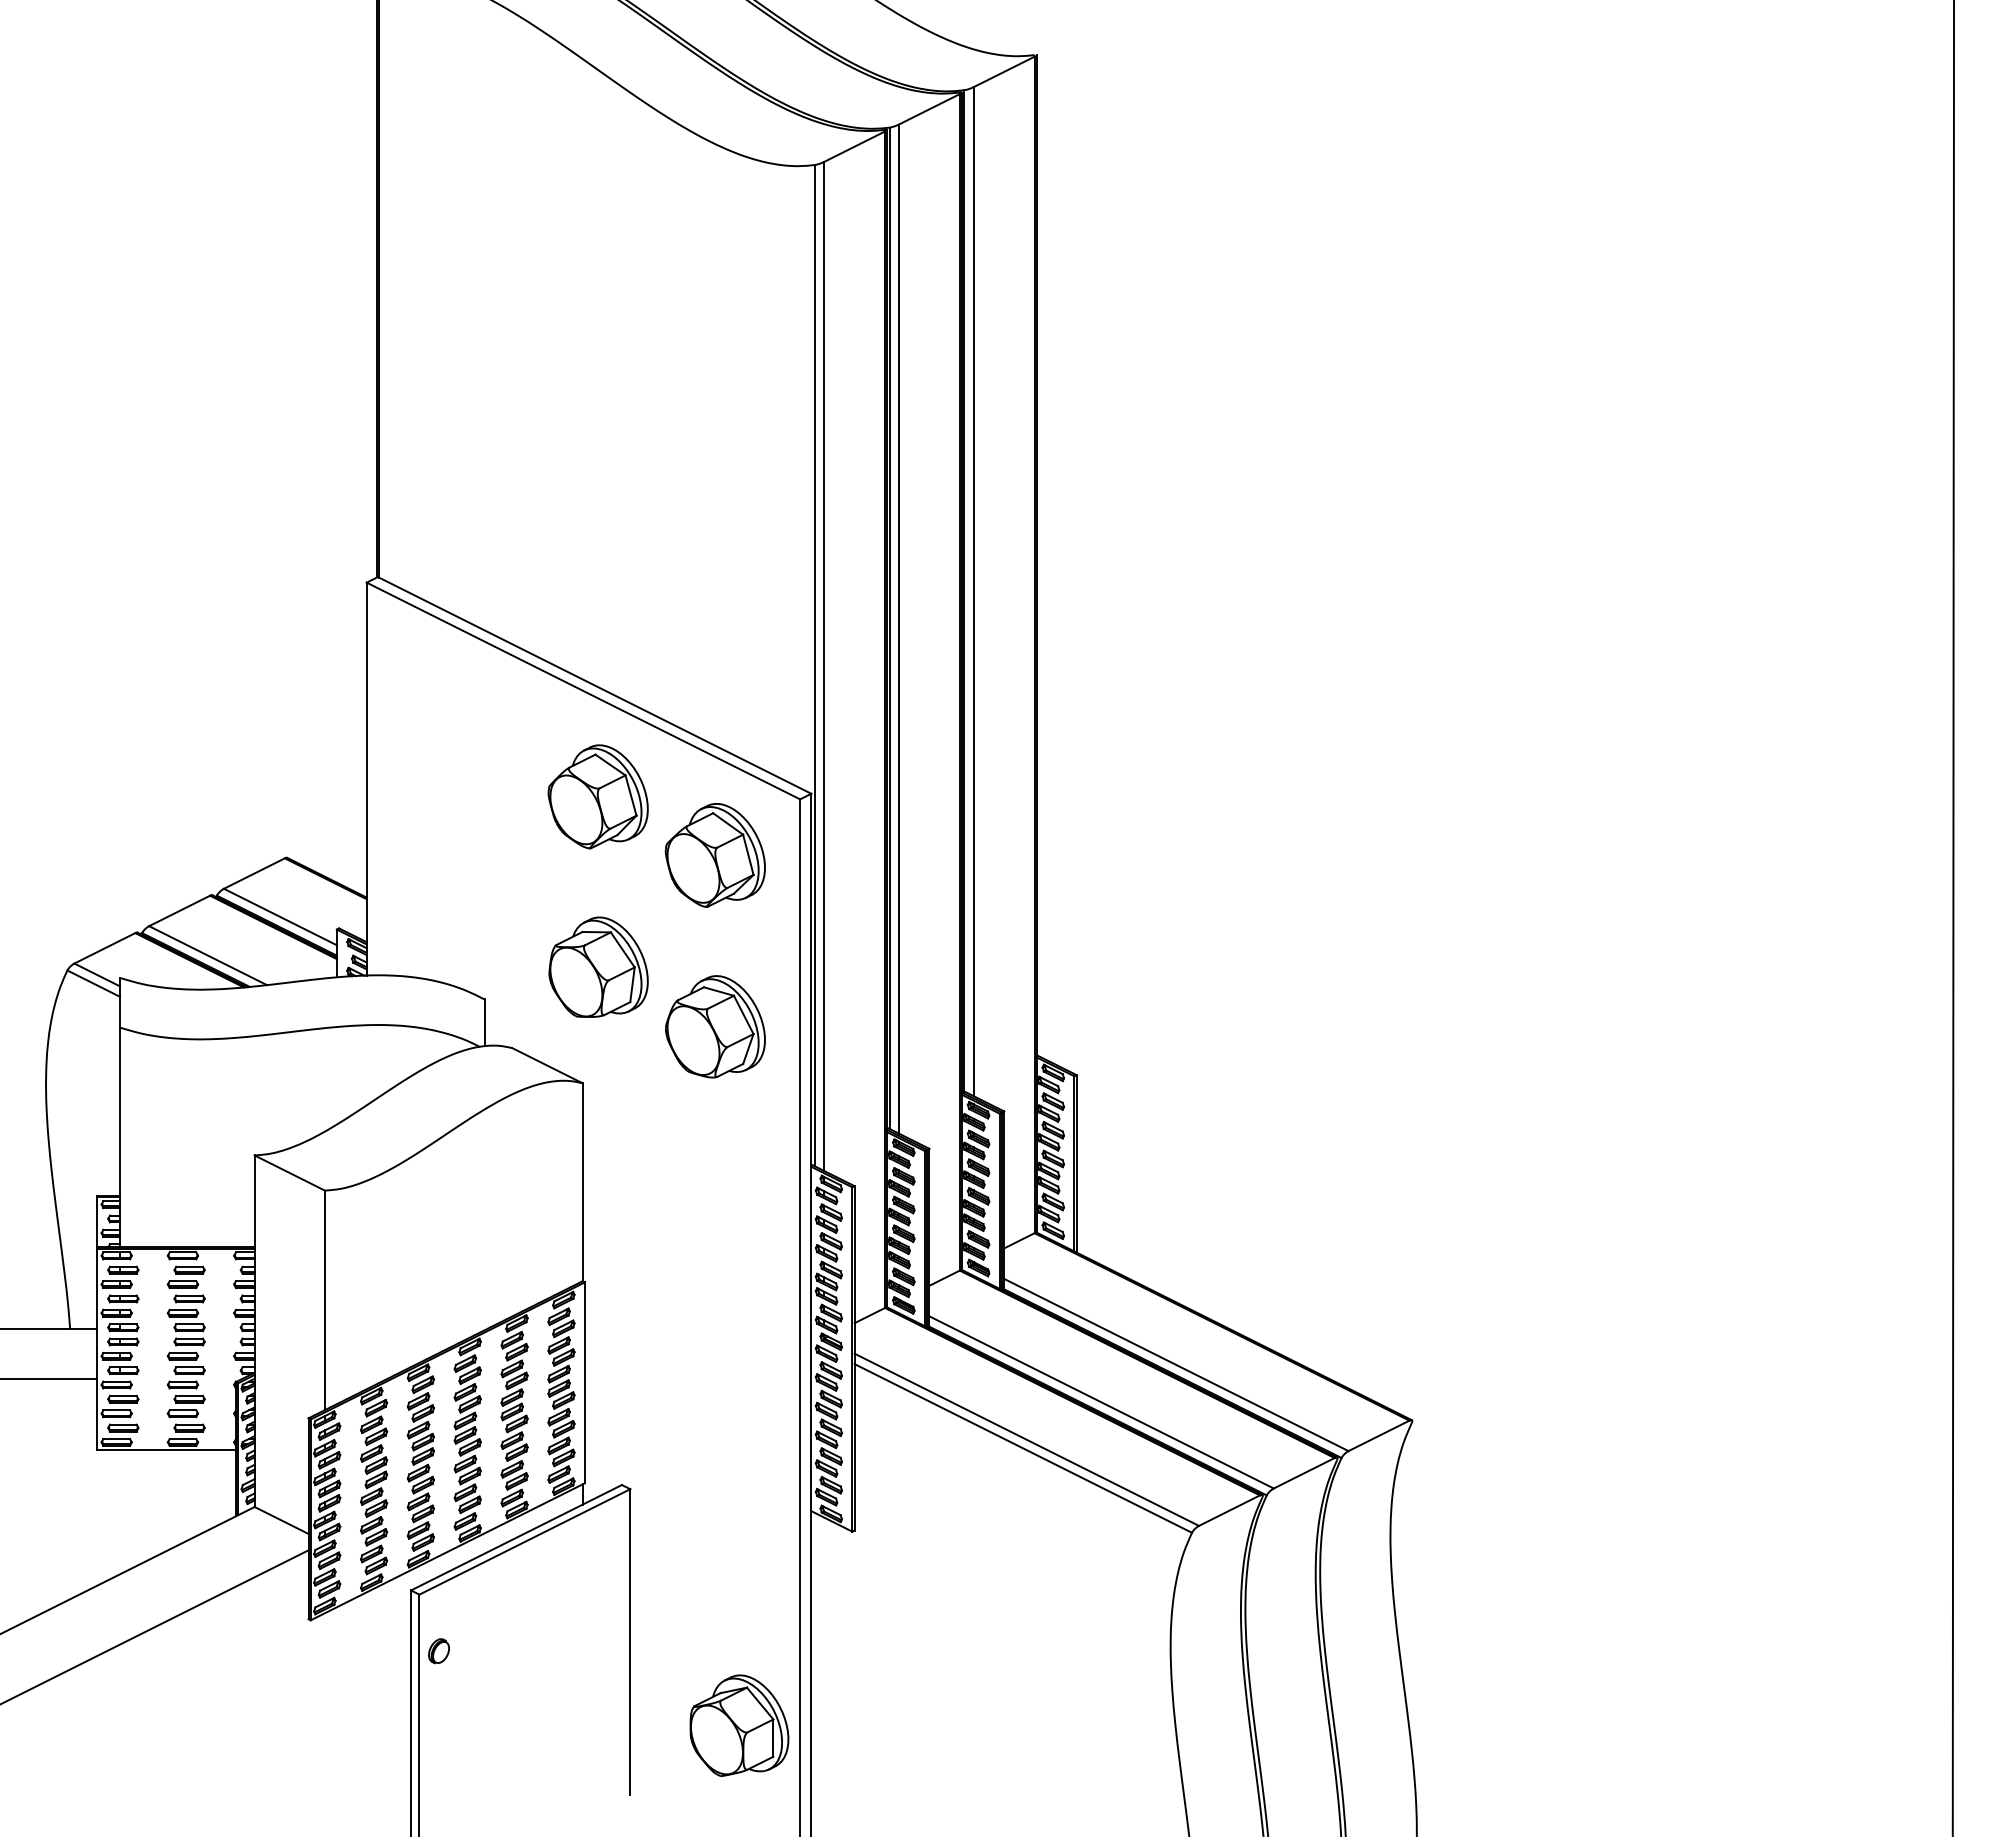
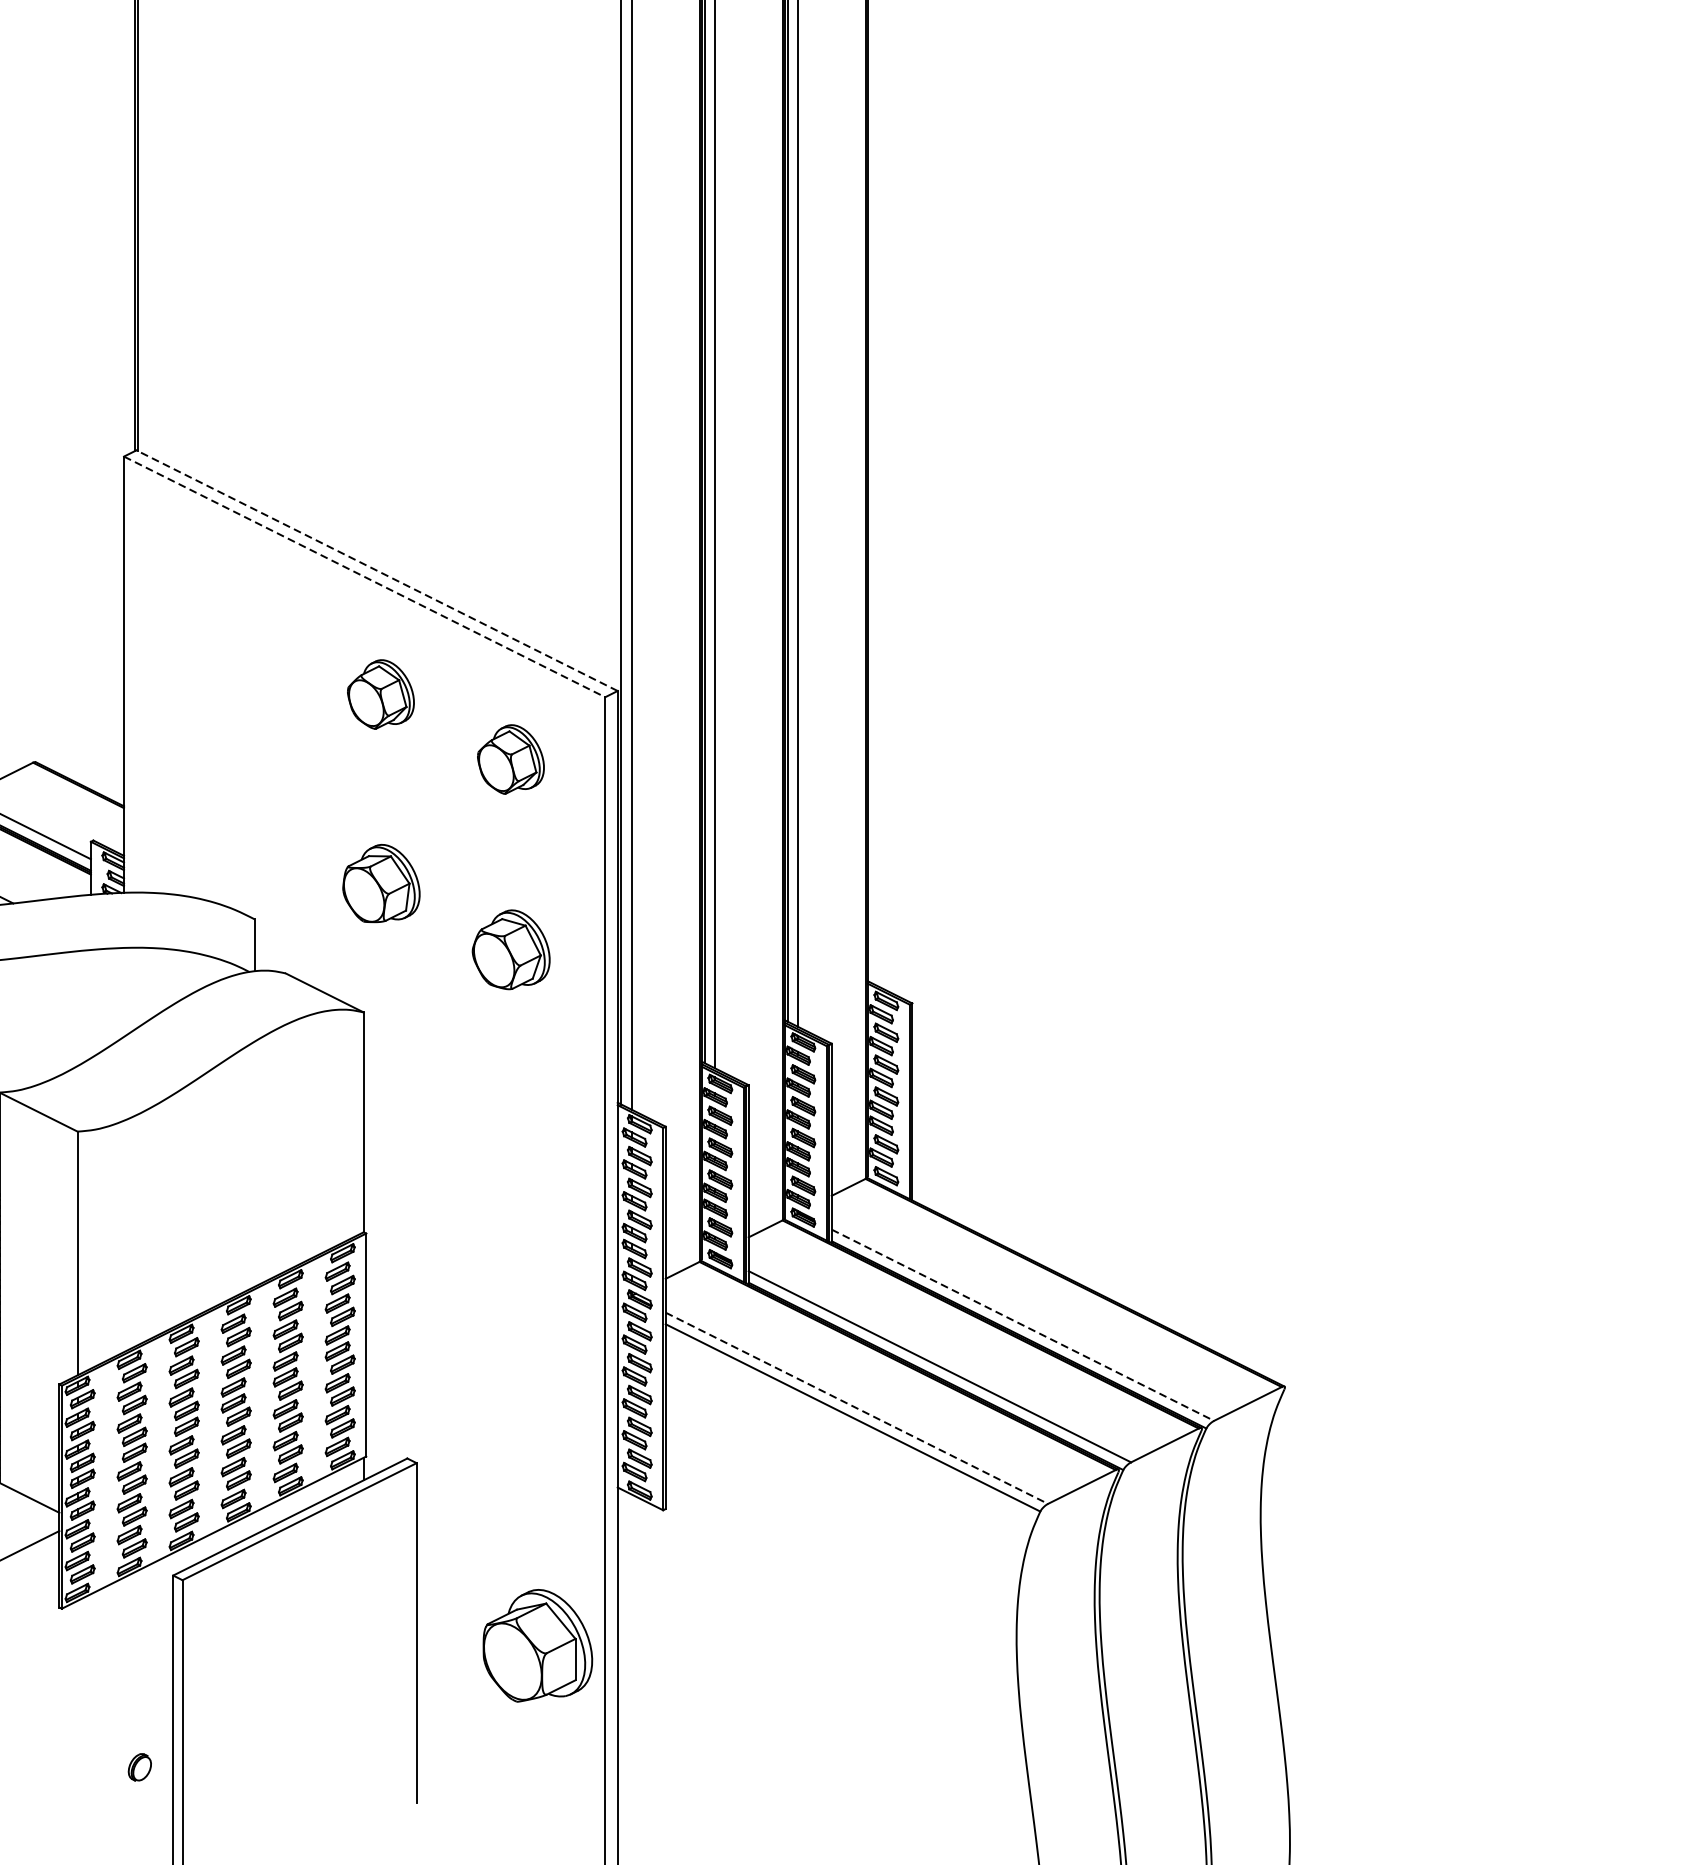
line: (594, 685) -> (376, 570), solid -> dashed
line: (583, 691) -> (364, 577), solid -> dashed
part: (597, 796) -> (380, 694), size x0.6
part: (714, 855) -> (510, 759), size x0.6
part: (598, 966) -> (381, 882), size x0.7
part: (715, 1026) -> (511, 949), size x0.7
line: (1176, 1365) -> (1023, 1325), solid -> dashed
line: (1026, 1439) -> (856, 1407), solid -> dashed
part: (438, 1651) -> (139, 1767), moved
part: (739, 1725) -> (537, 1645), moved

